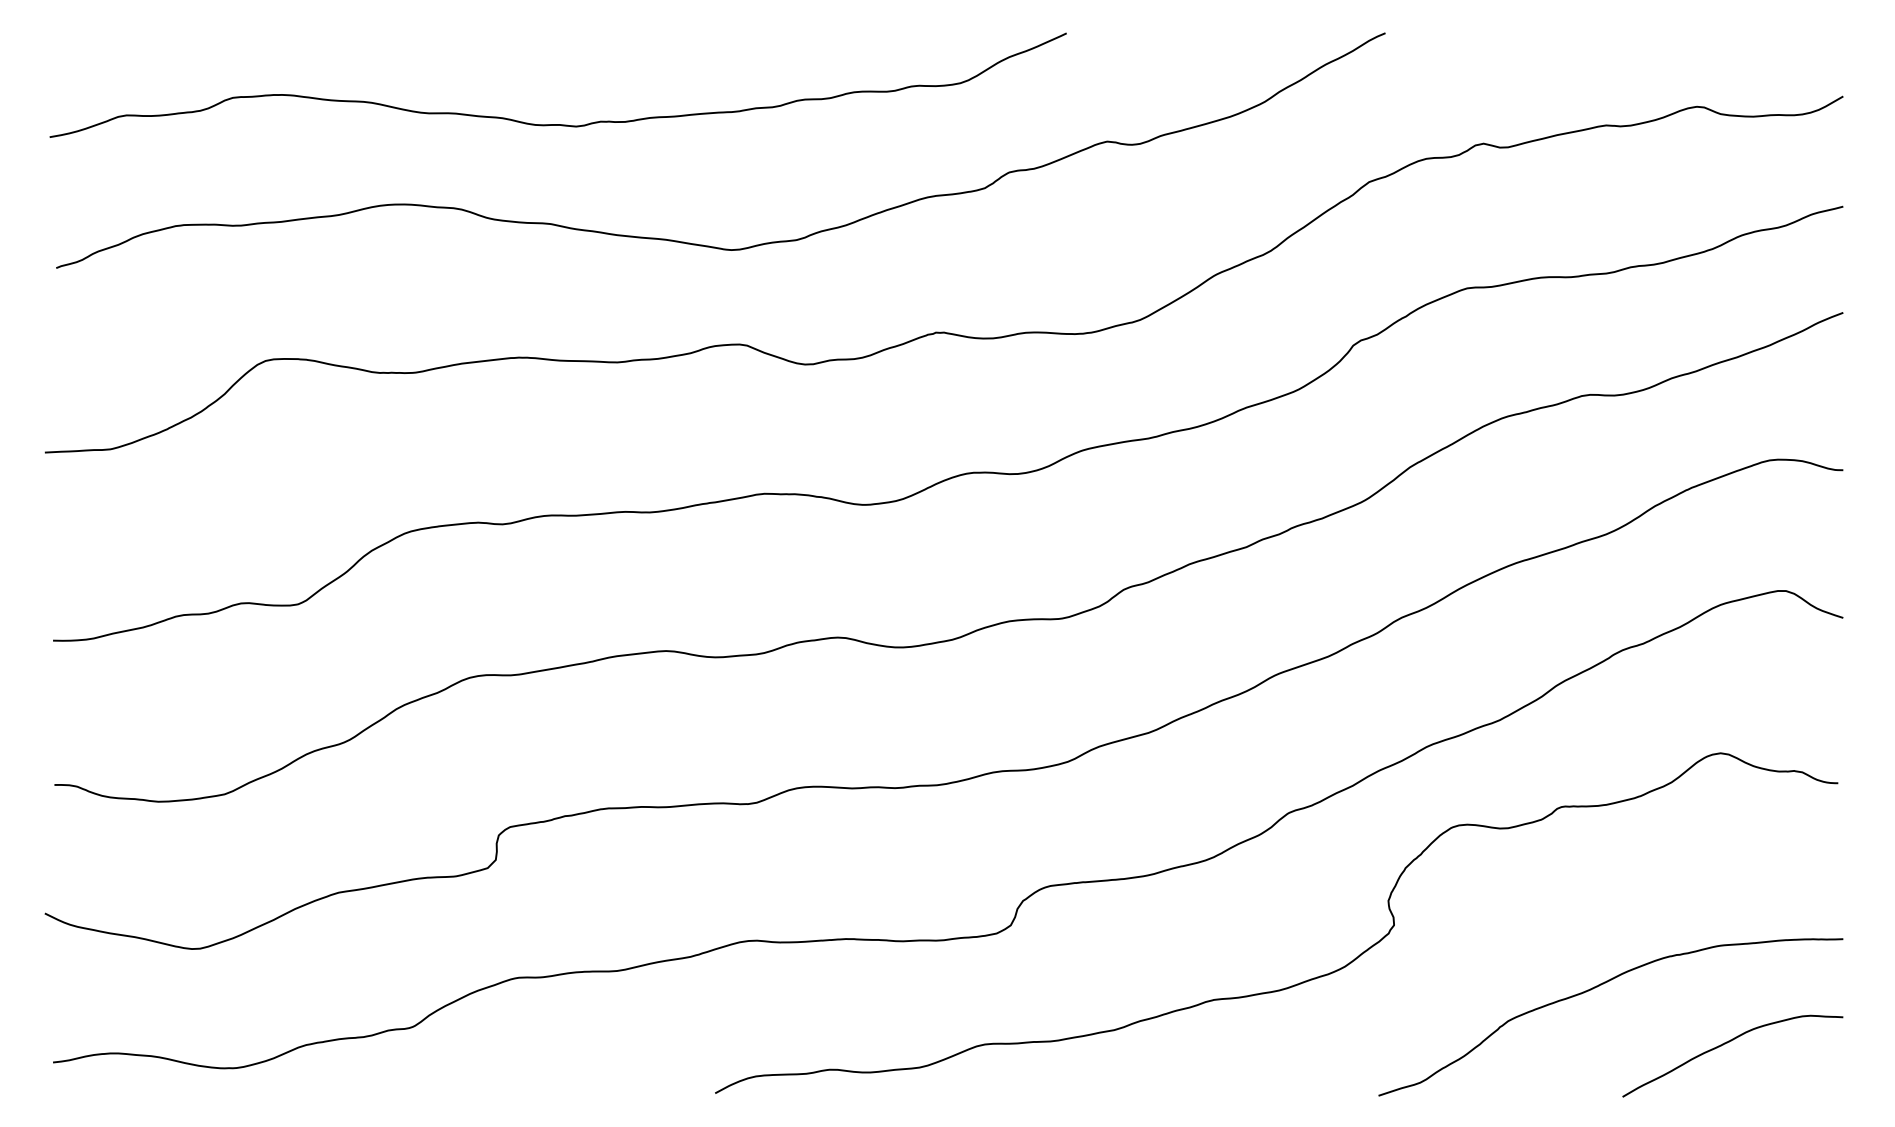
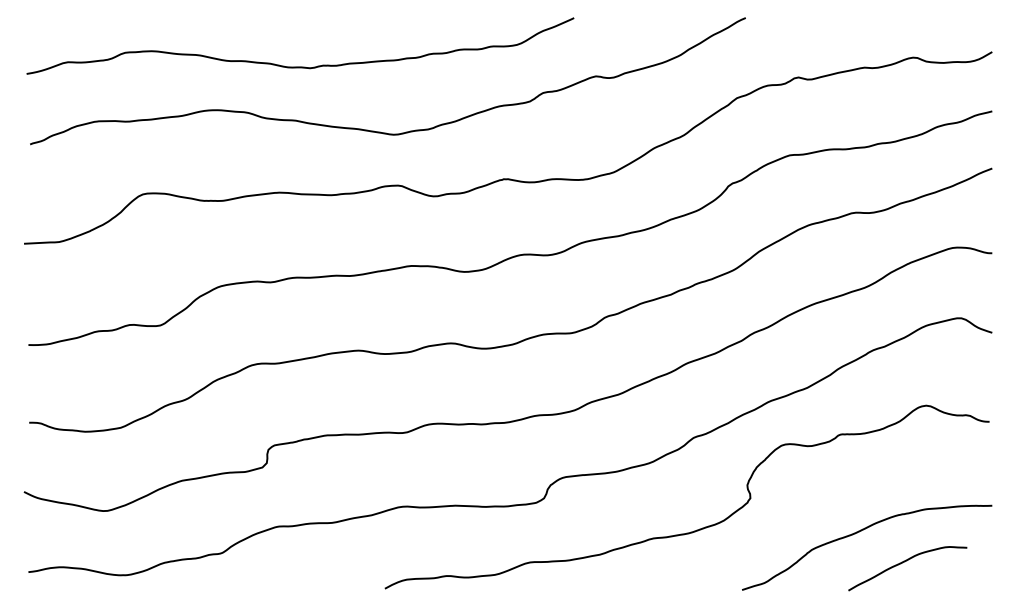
curve: (1726, 1044) -> (904, 562), moved

